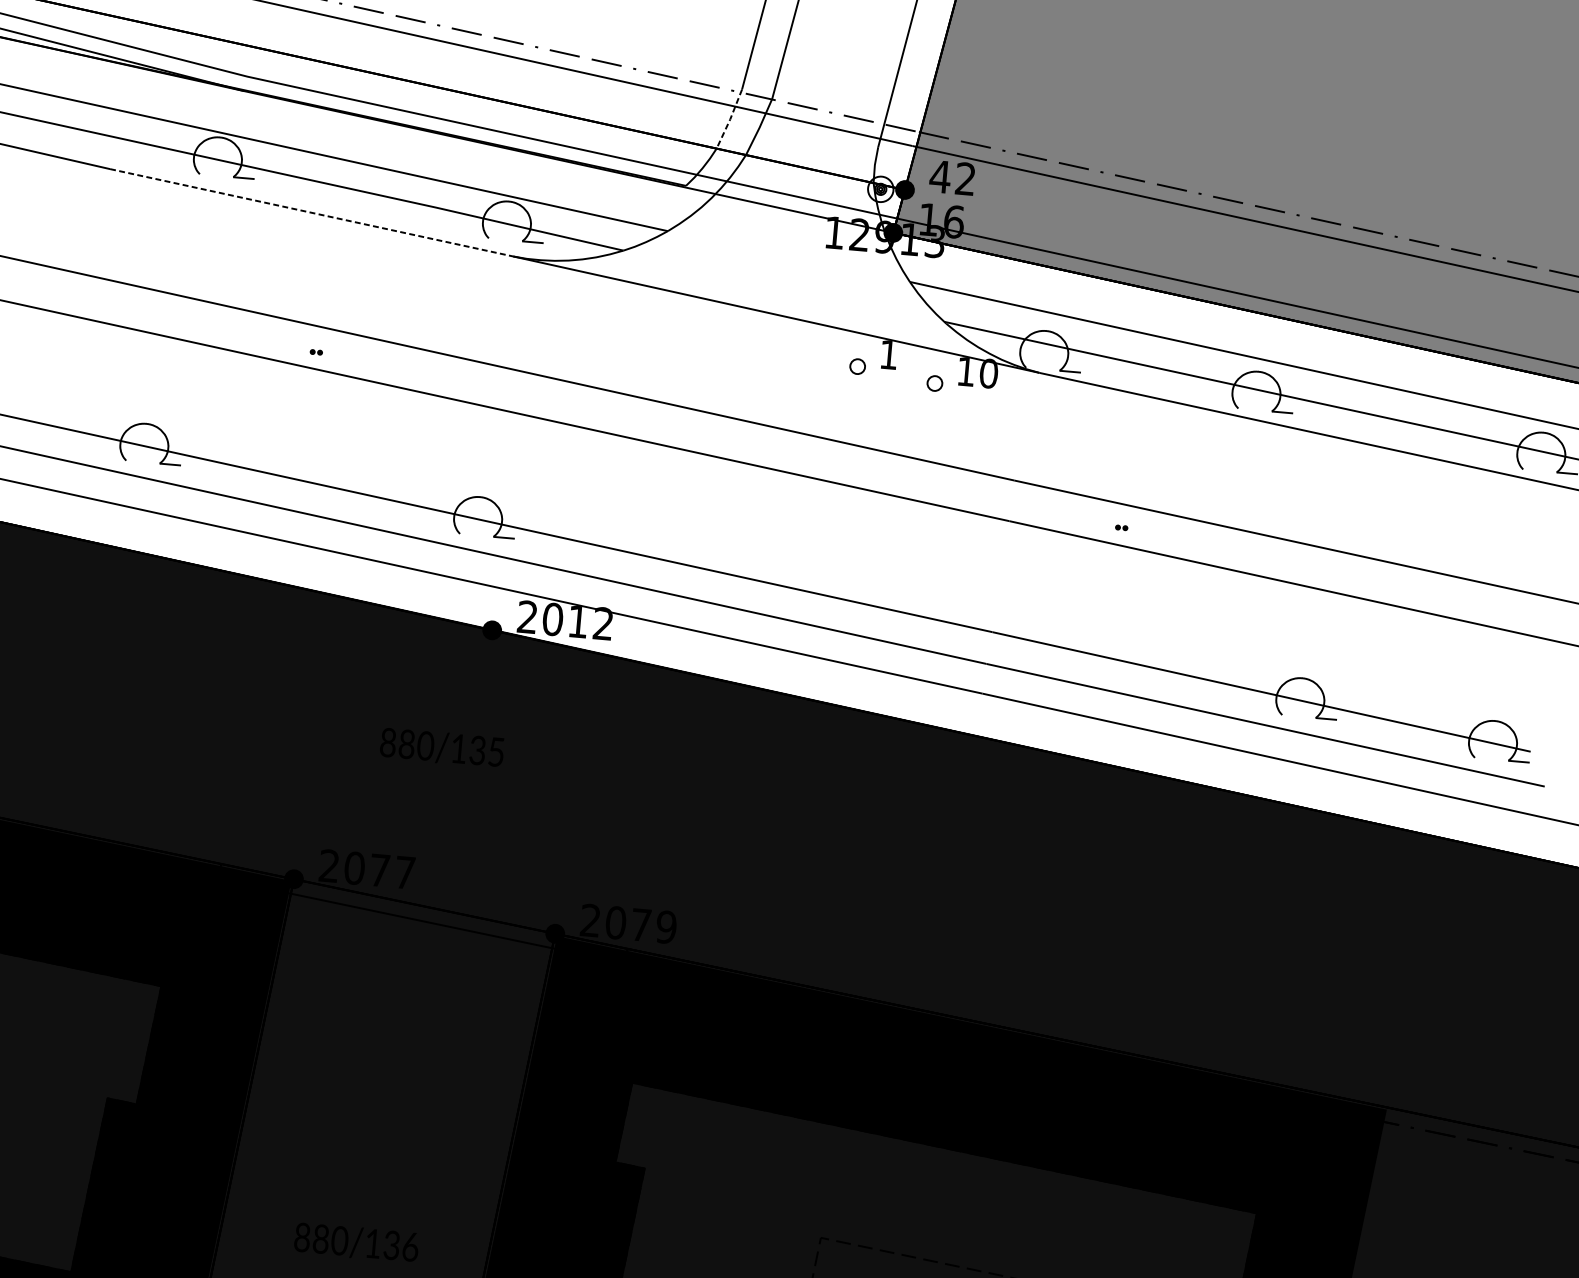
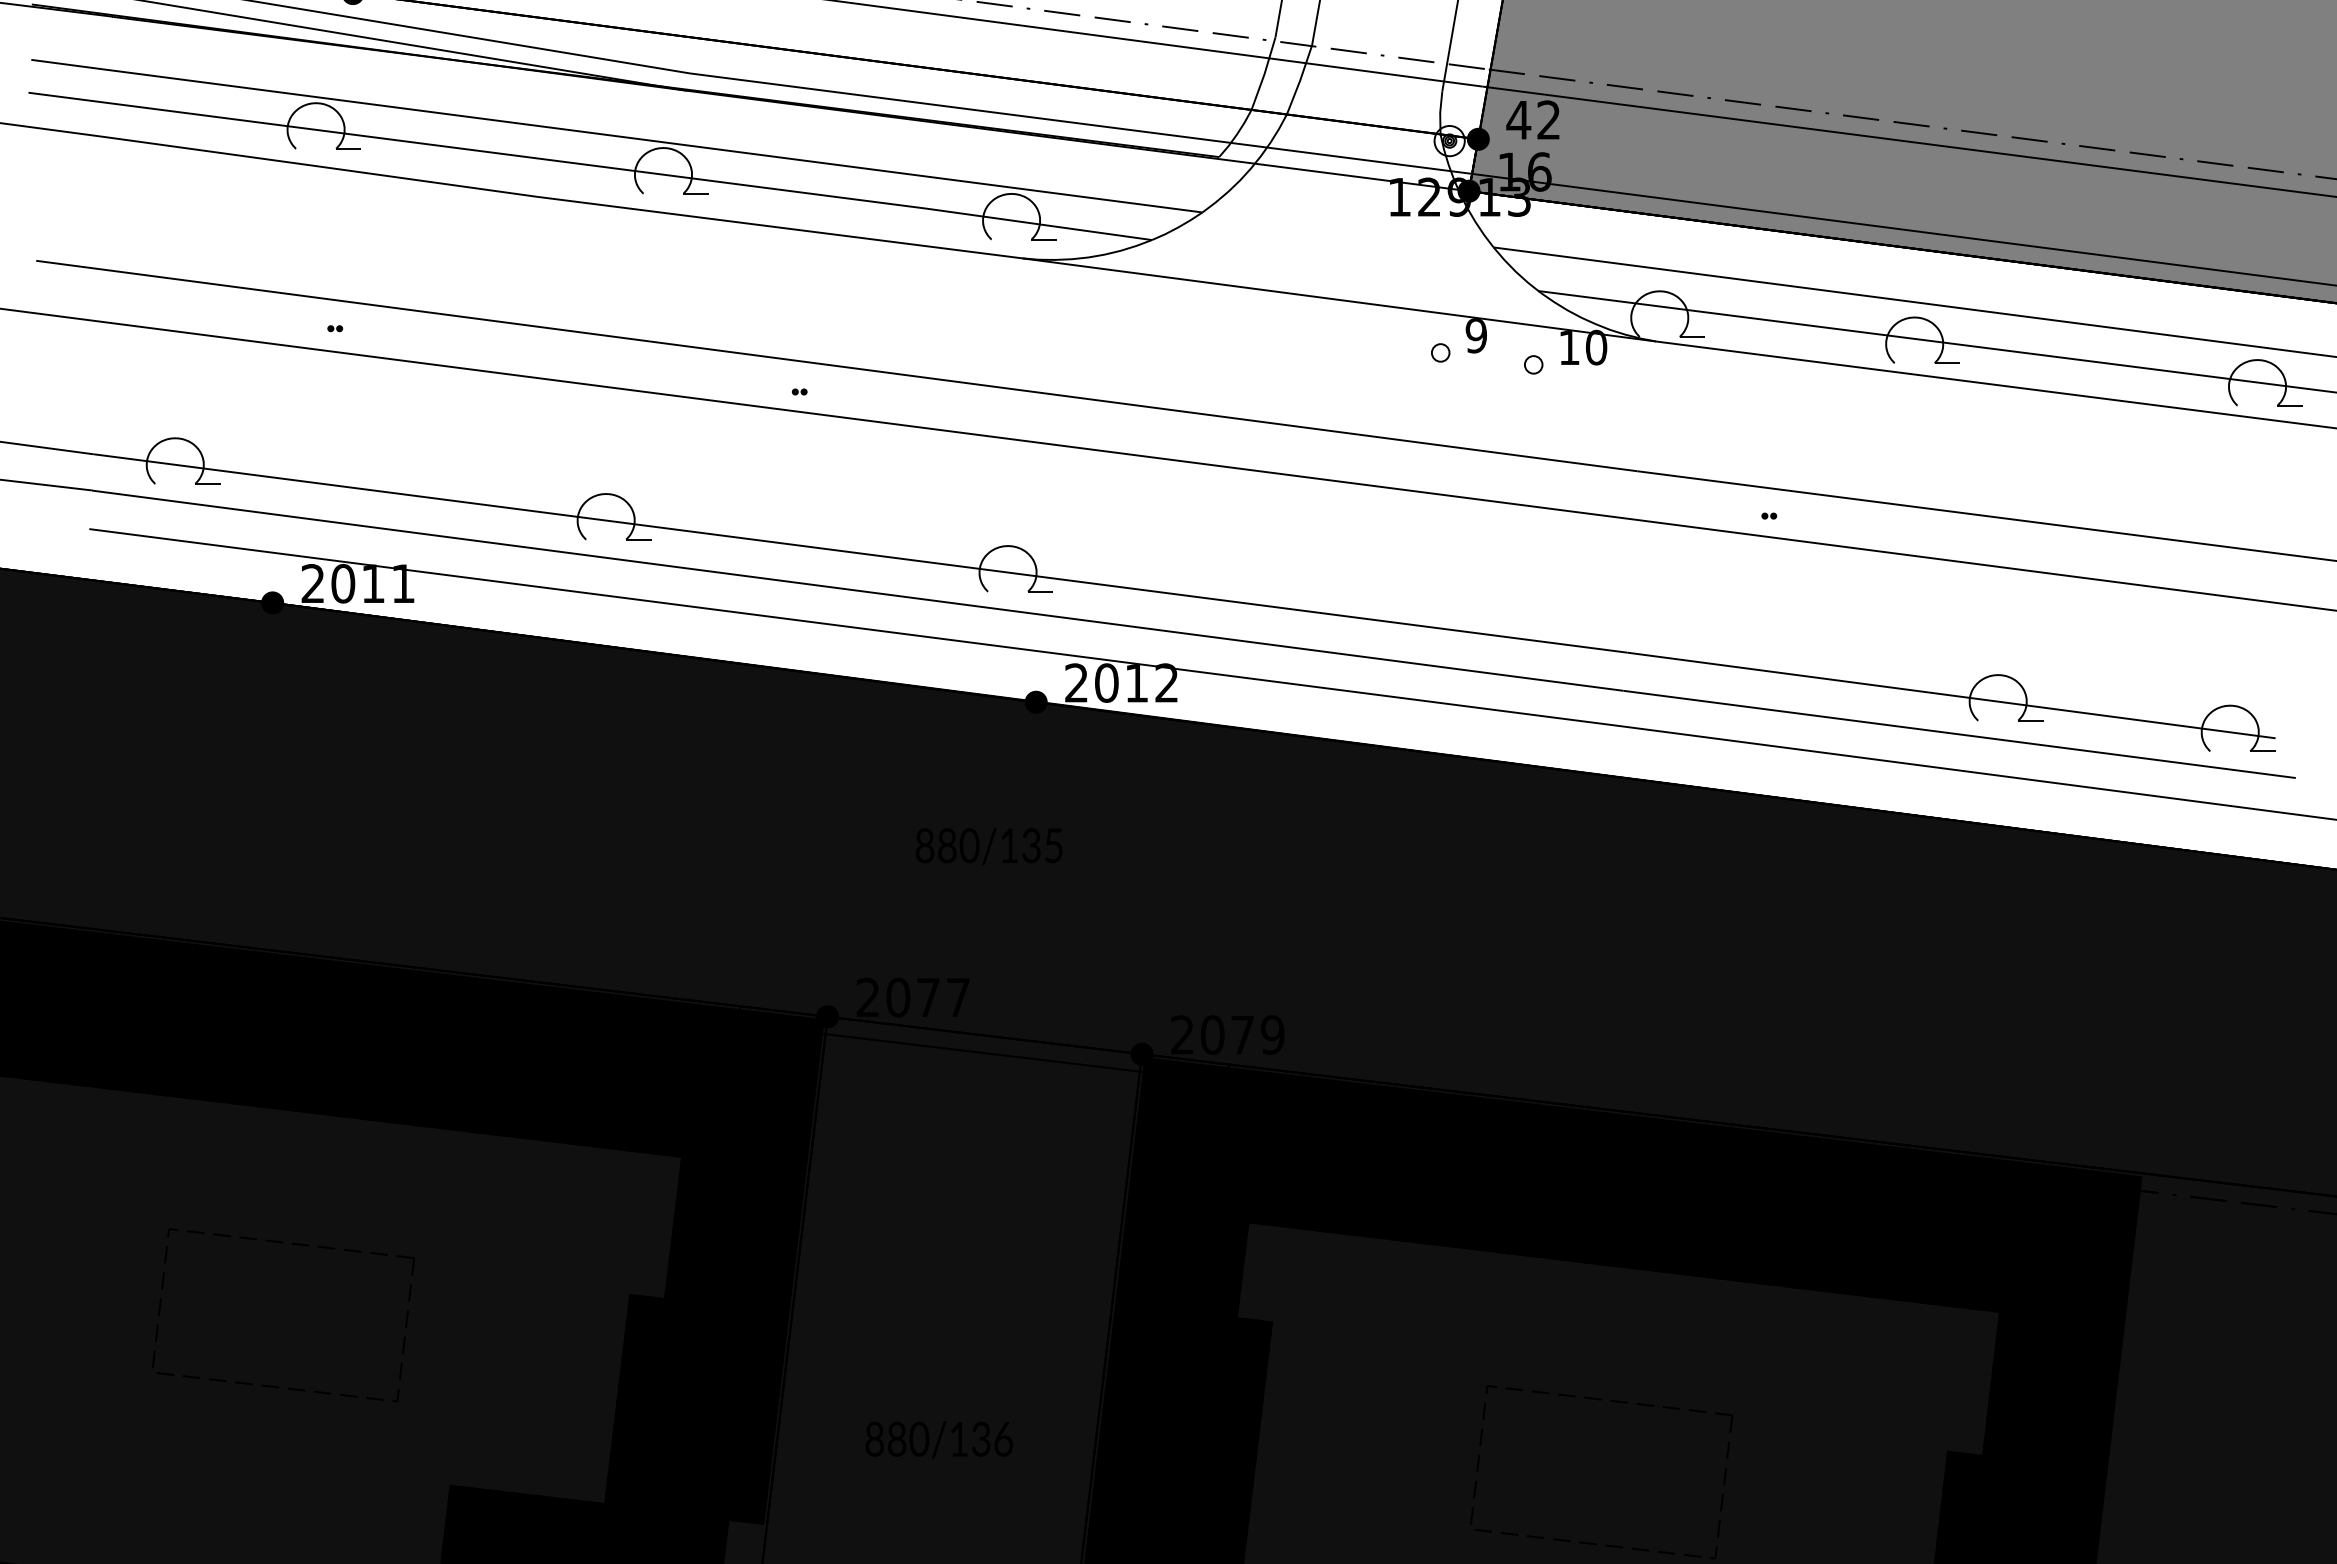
line: (730, 119) -> (1264, 74), dashed -> solid
line: (311, 212) -> (779, 227), dashed -> solid
text: (888, 354) -> (1475, 335), 1 -> 9

